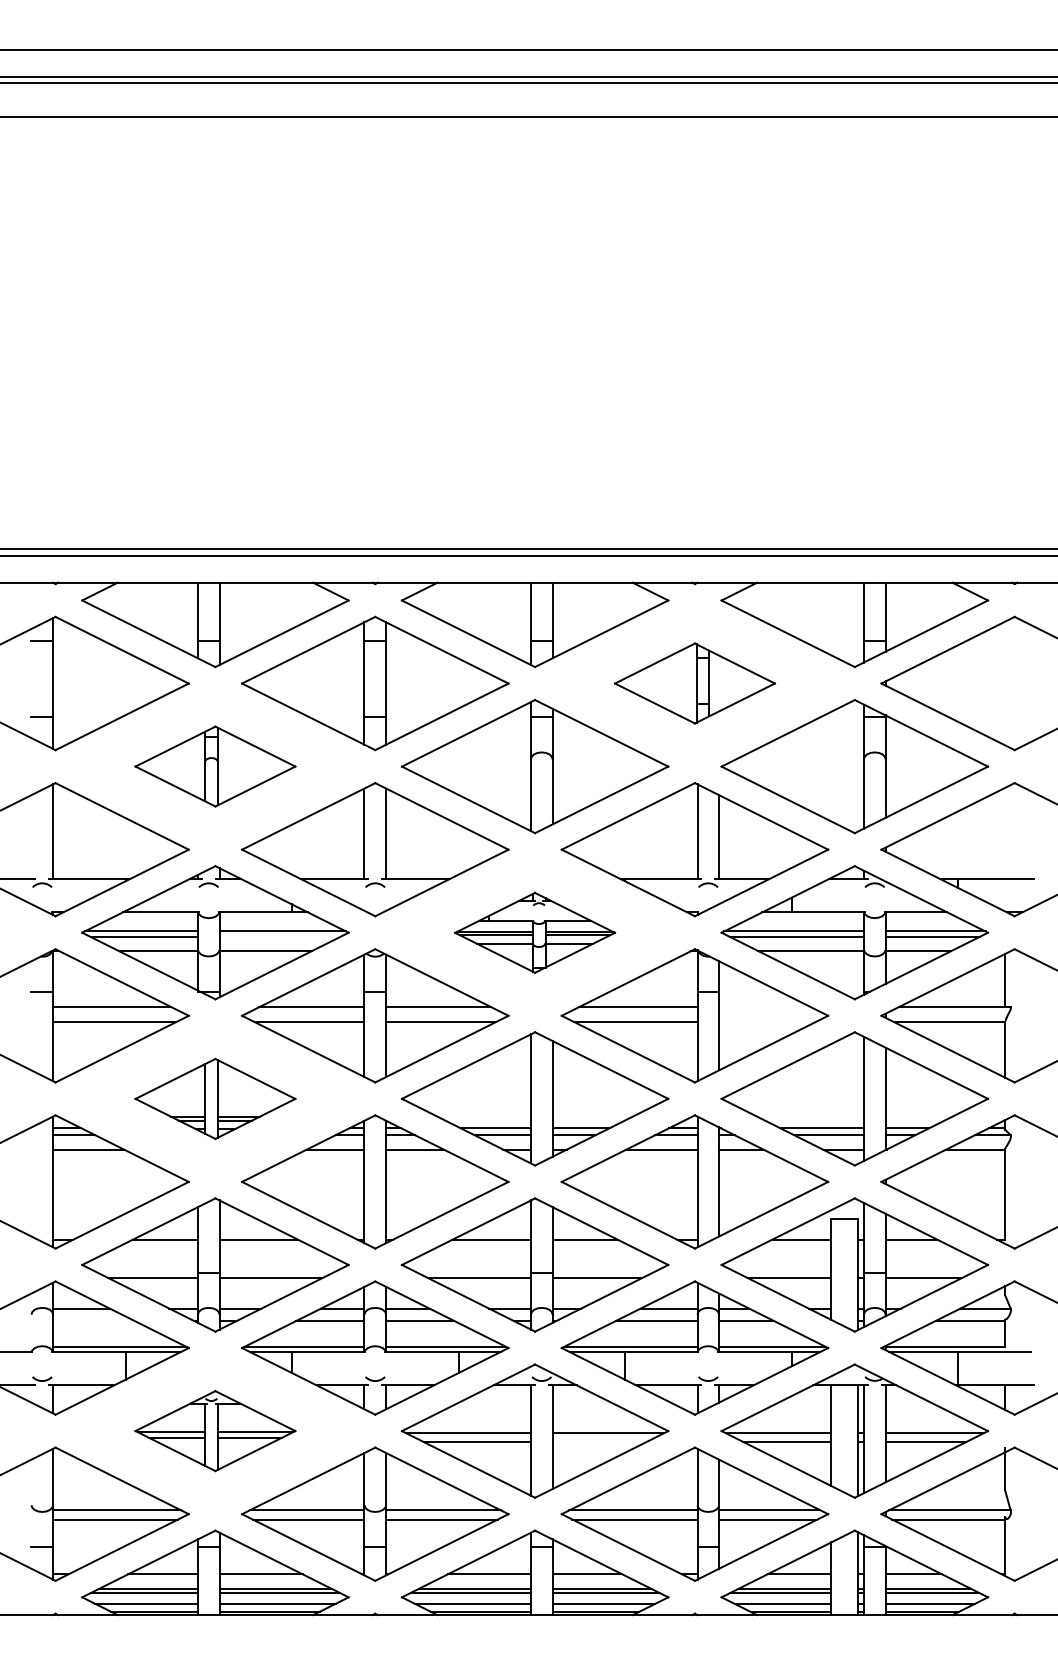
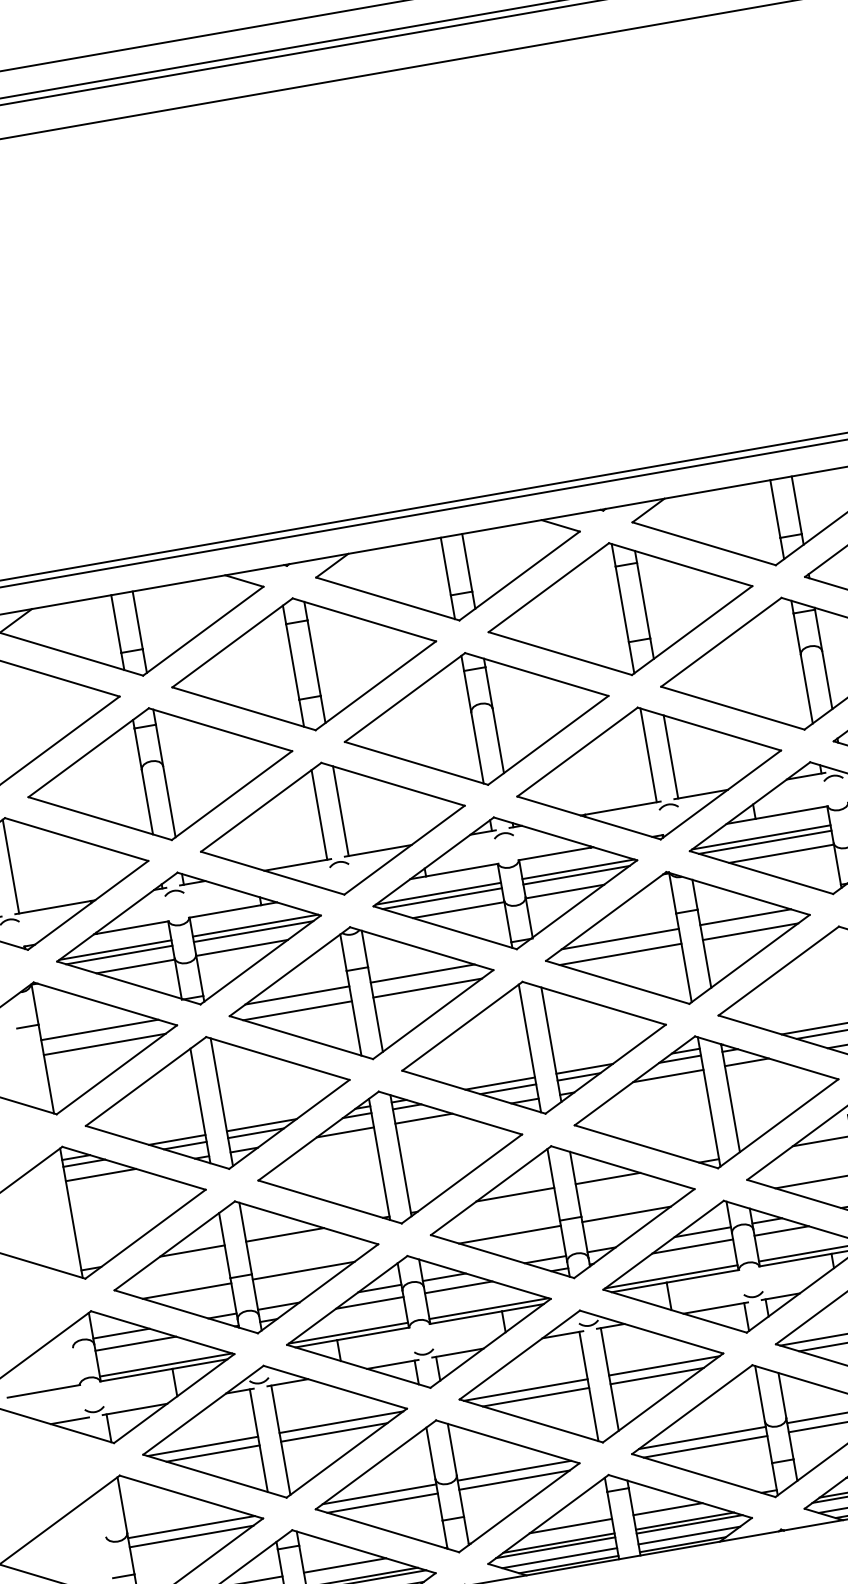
part: (694, 683) -> (620, 609), size x1.67
part: (215, 766) -> (160, 774), size x1.67
part: (534, 932) -> (504, 883), size x1.67
line: (279, 936) -> (253, 931), added
line: (764, 1007) -> (745, 917), added
line: (767, 1022) -> (750, 932), added
part: (215, 1098) -> (217, 1102), size x1.67
line: (93, 1320) -> (135, 1343), added
part: (215, 1430) -> (275, 1431), size x1.67
line: (599, 1441) -> (656, 1375), added

